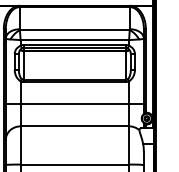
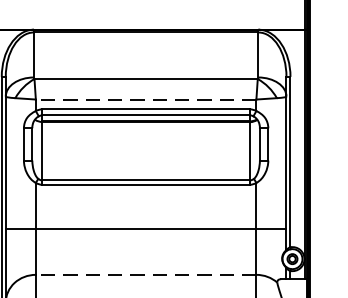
line: (74, 40) -> (145, 100), solid -> dashed
line: (74, 126) -> (145, 275), solid -> dashed

